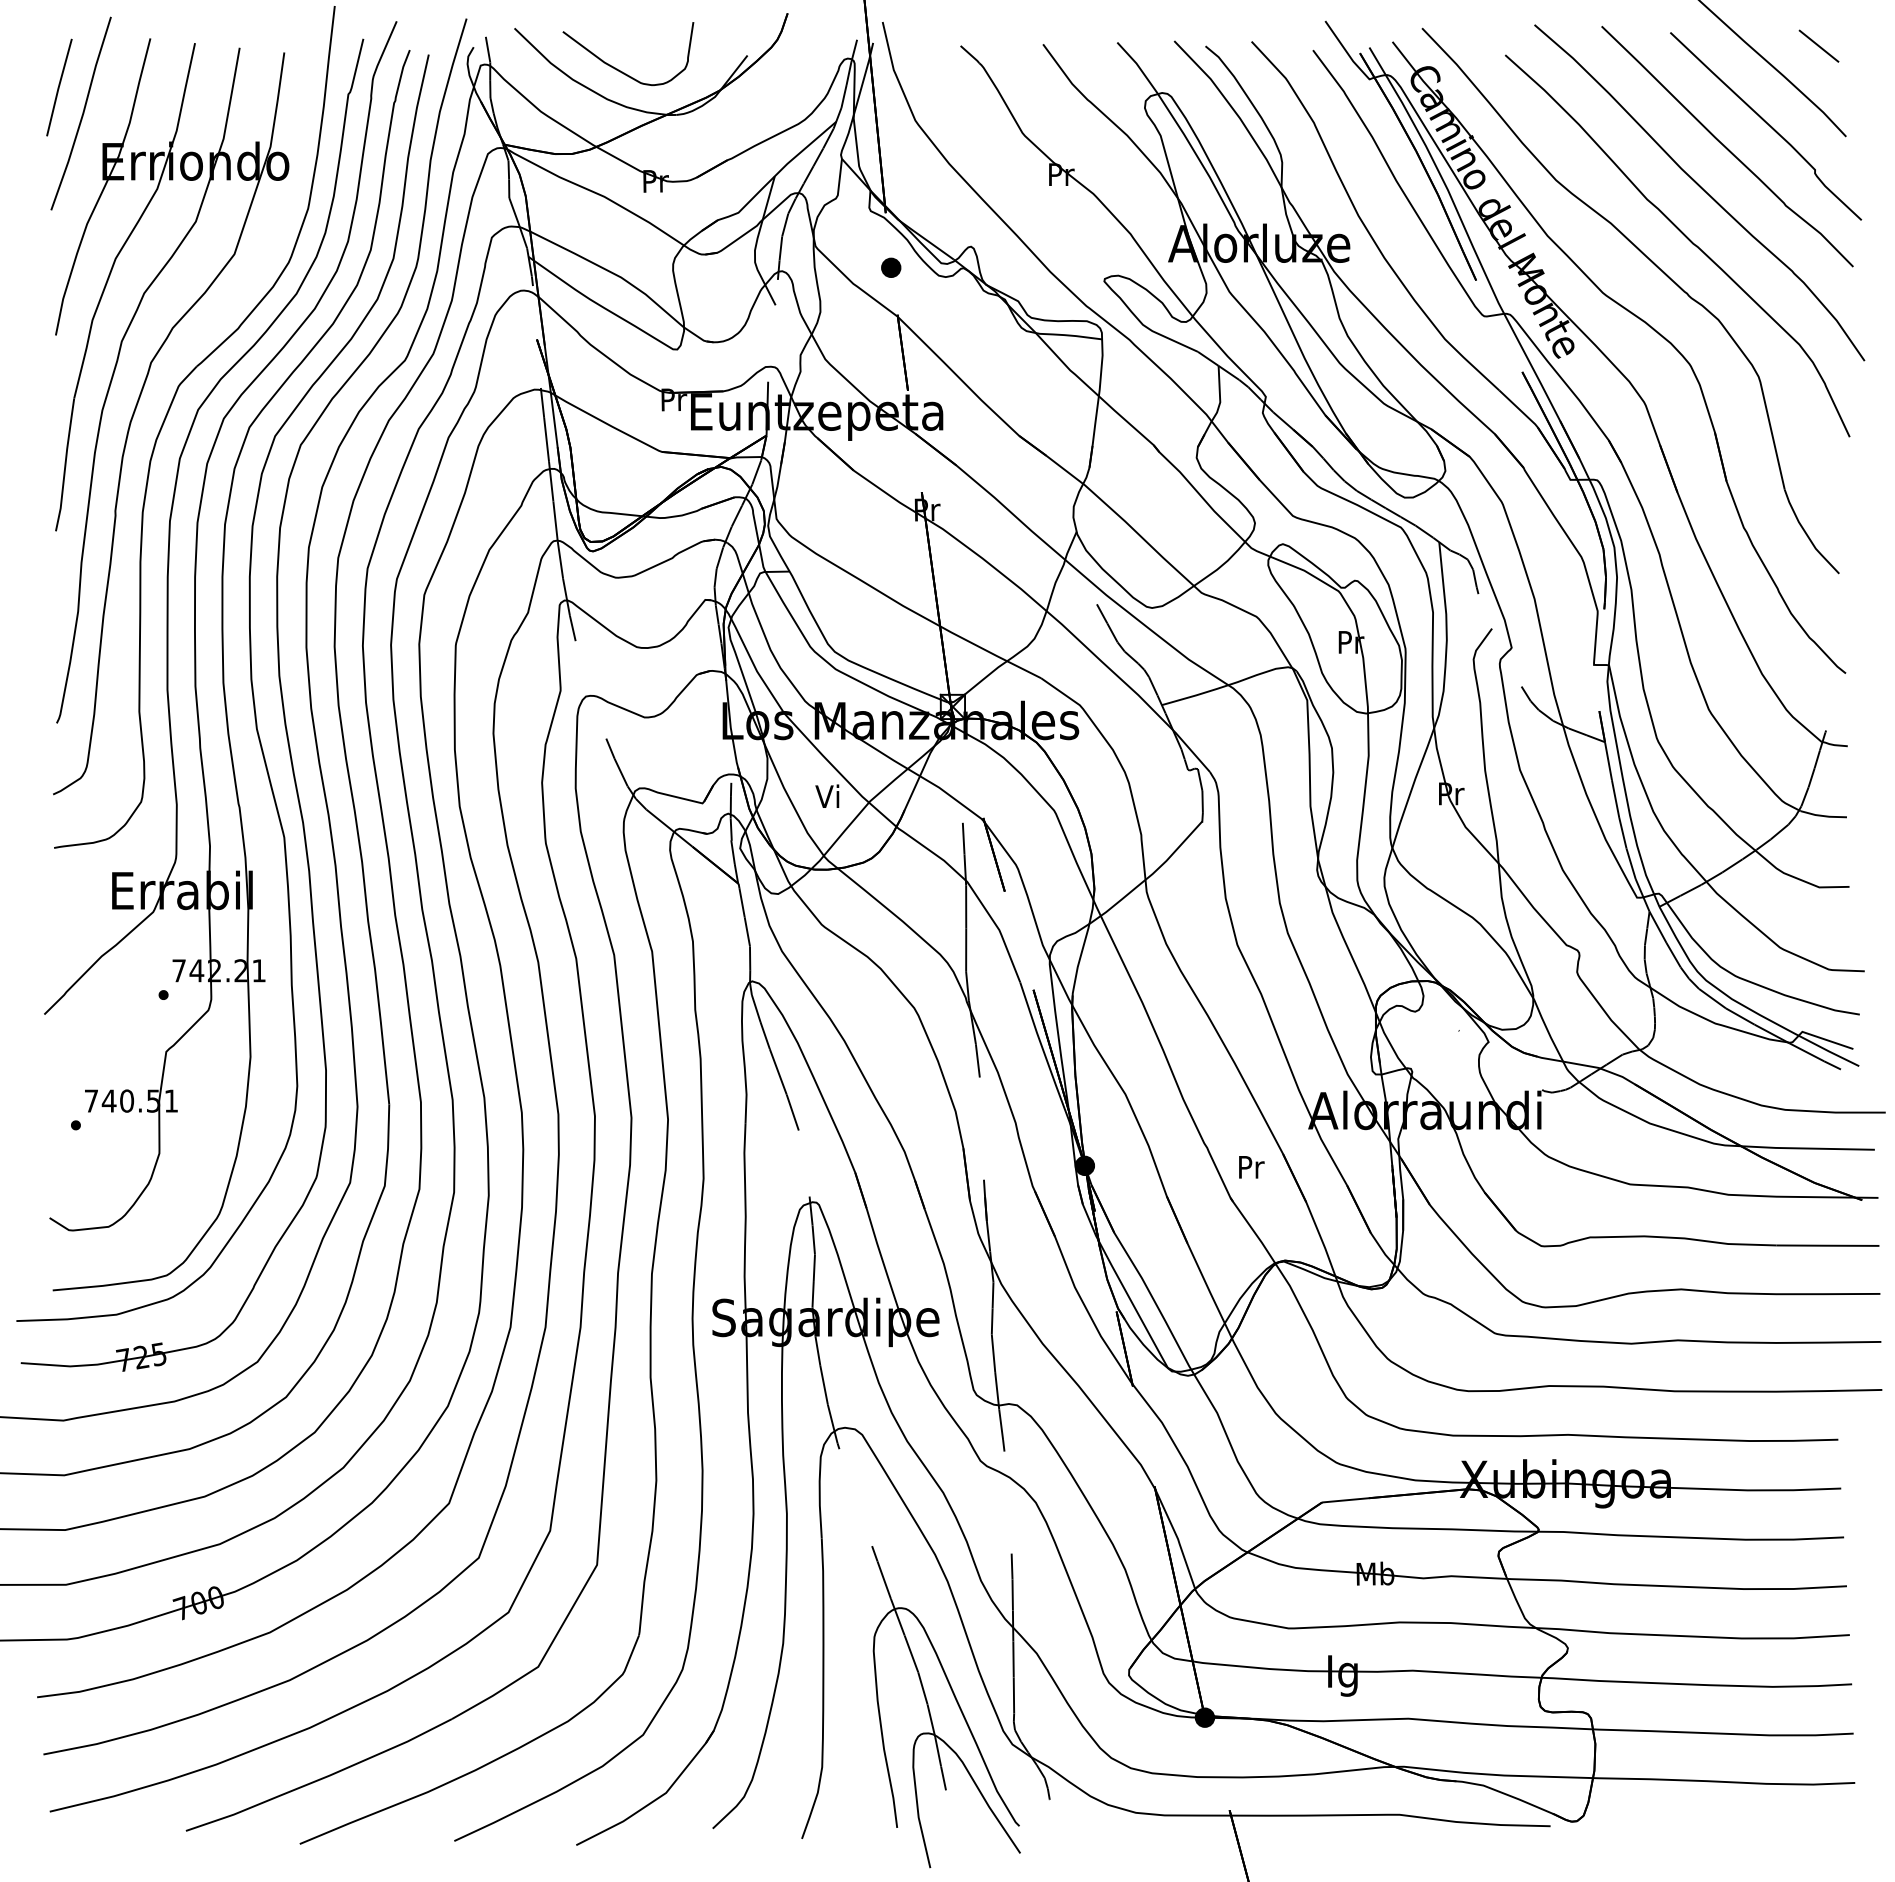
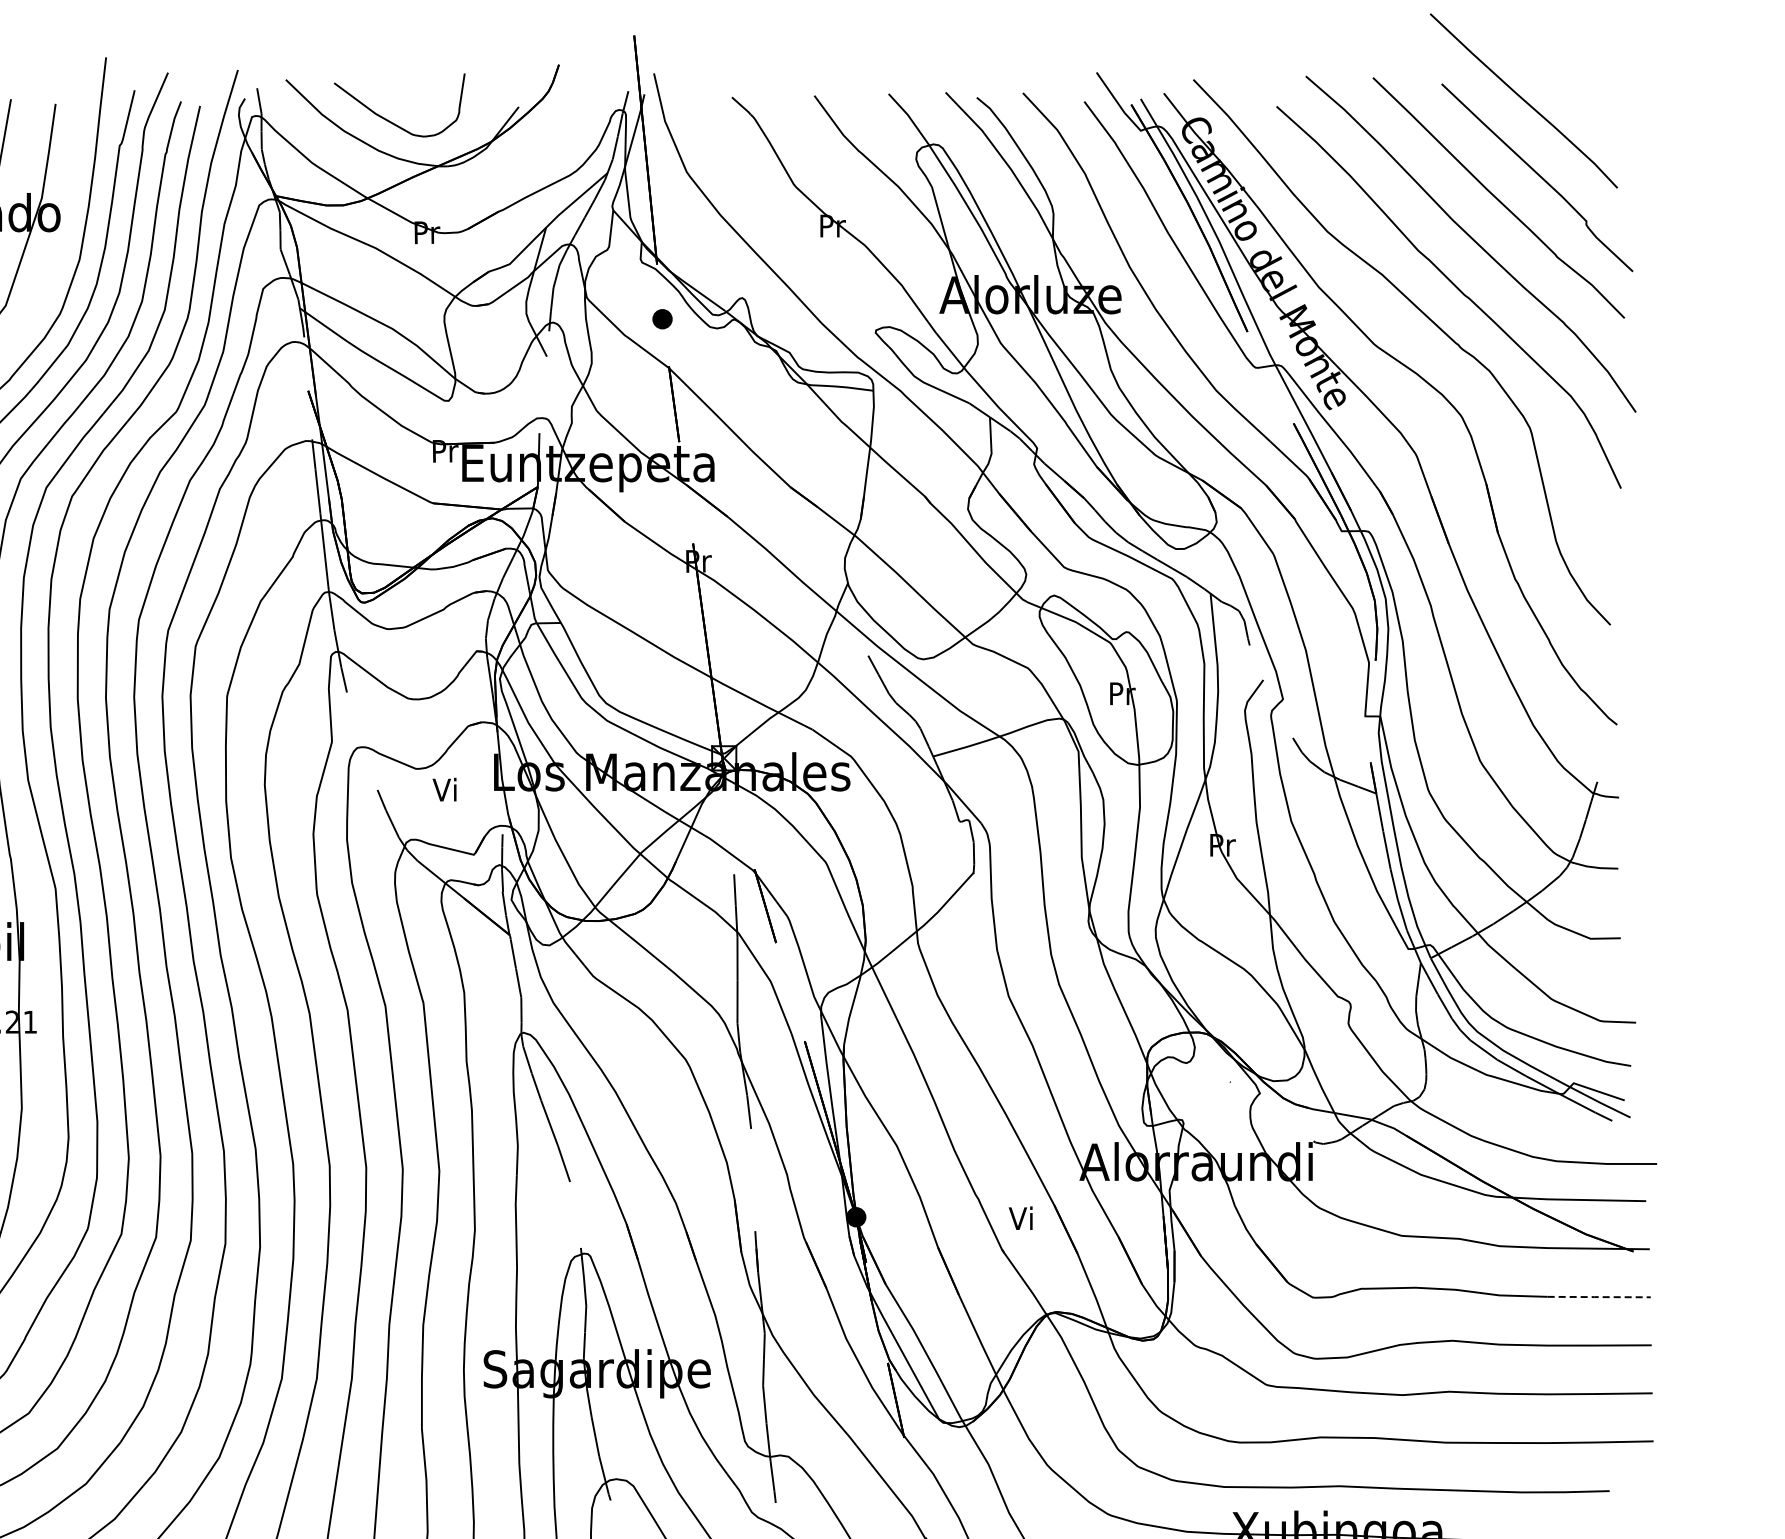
line: (1818, 45) -> (1589, 96), removed
text: (827, 795) -> (444, 788), moved
text: (1250, 1166) -> (1021, 1217), Pr -> Vi
line: (1827, 1245) -> (1598, 1296), solid -> dashed

